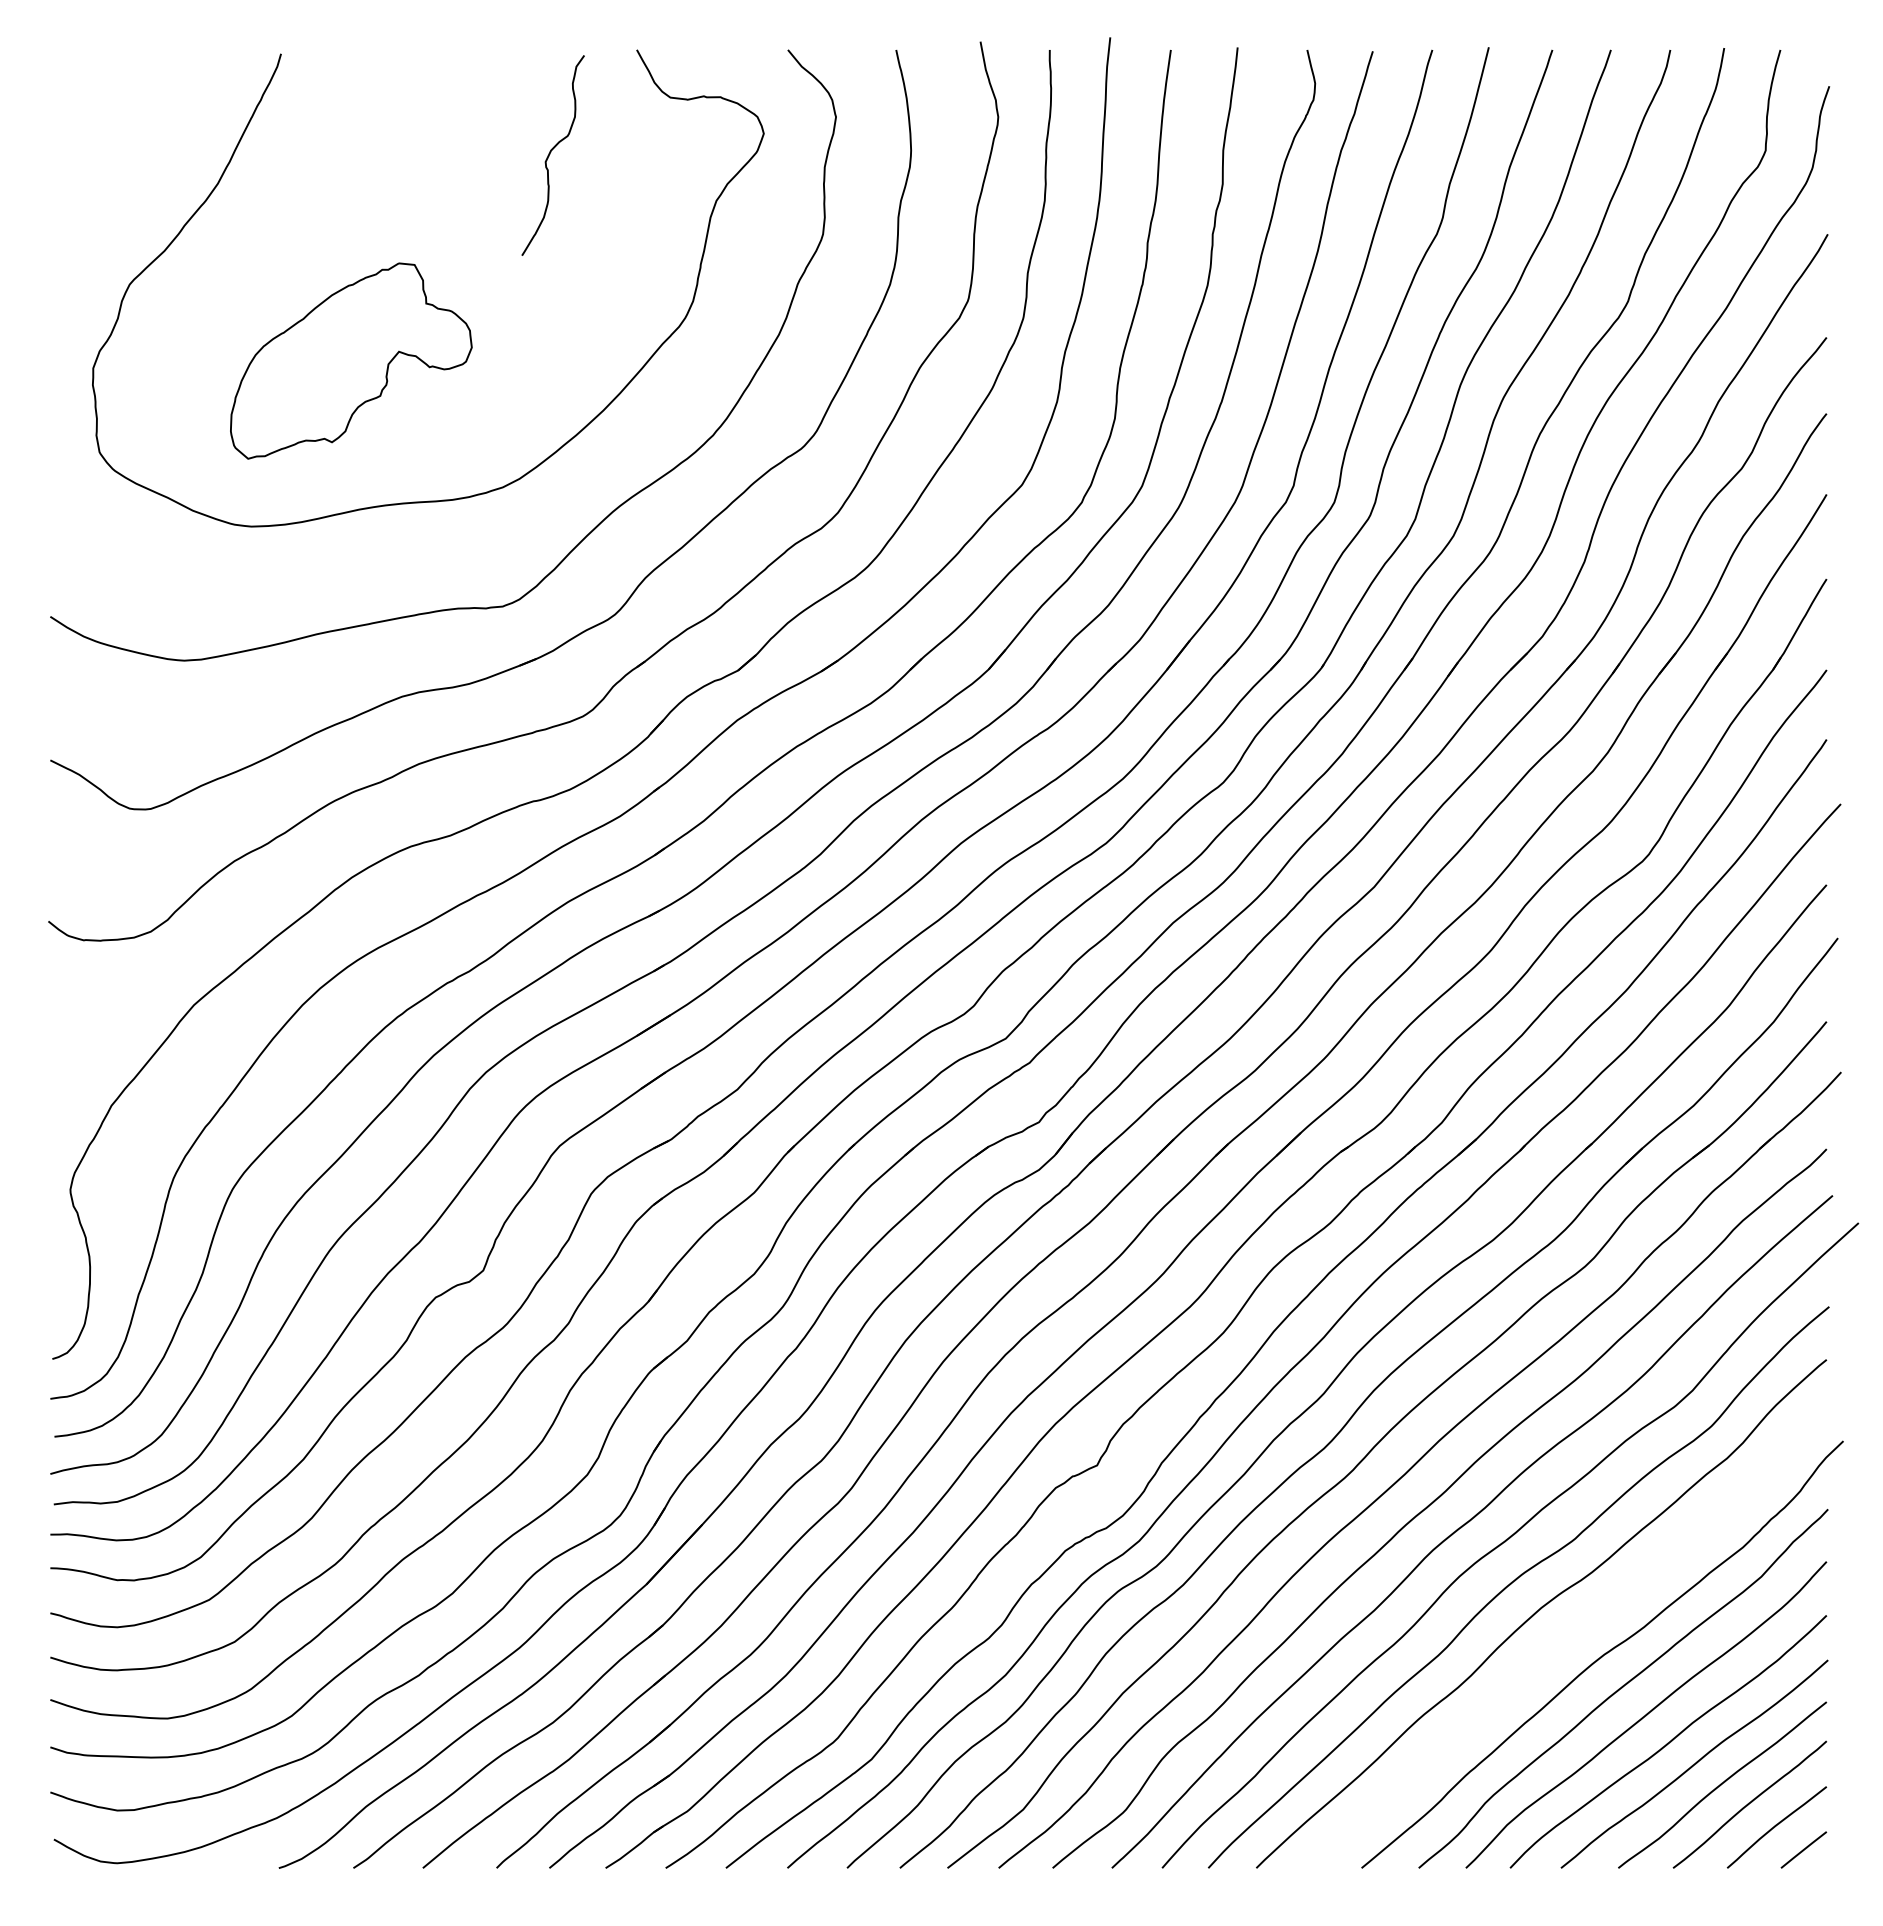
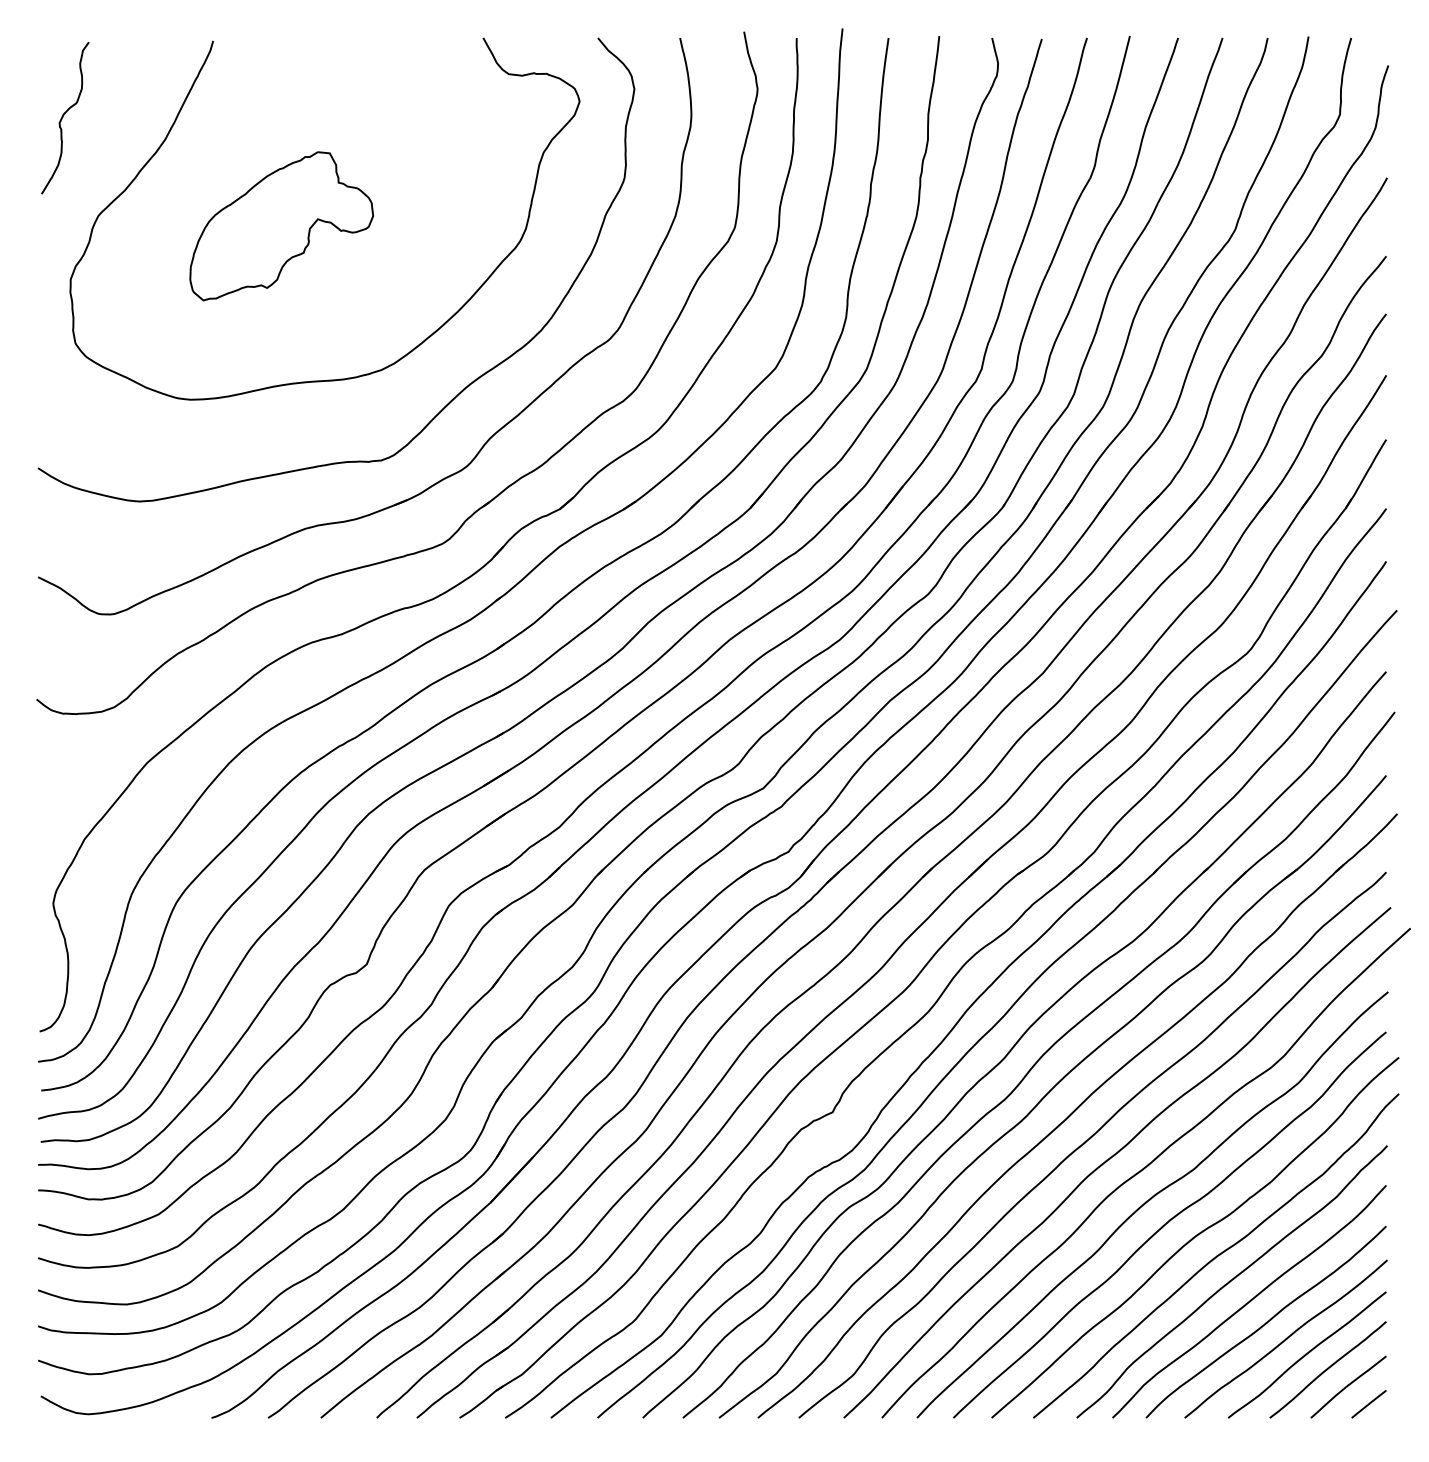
curve: (550, 154) -> (63, 117), moved
part: (351, 360) -> (281, 225), moved
curve: (1574, 1630) -> (1194, 1237), added

